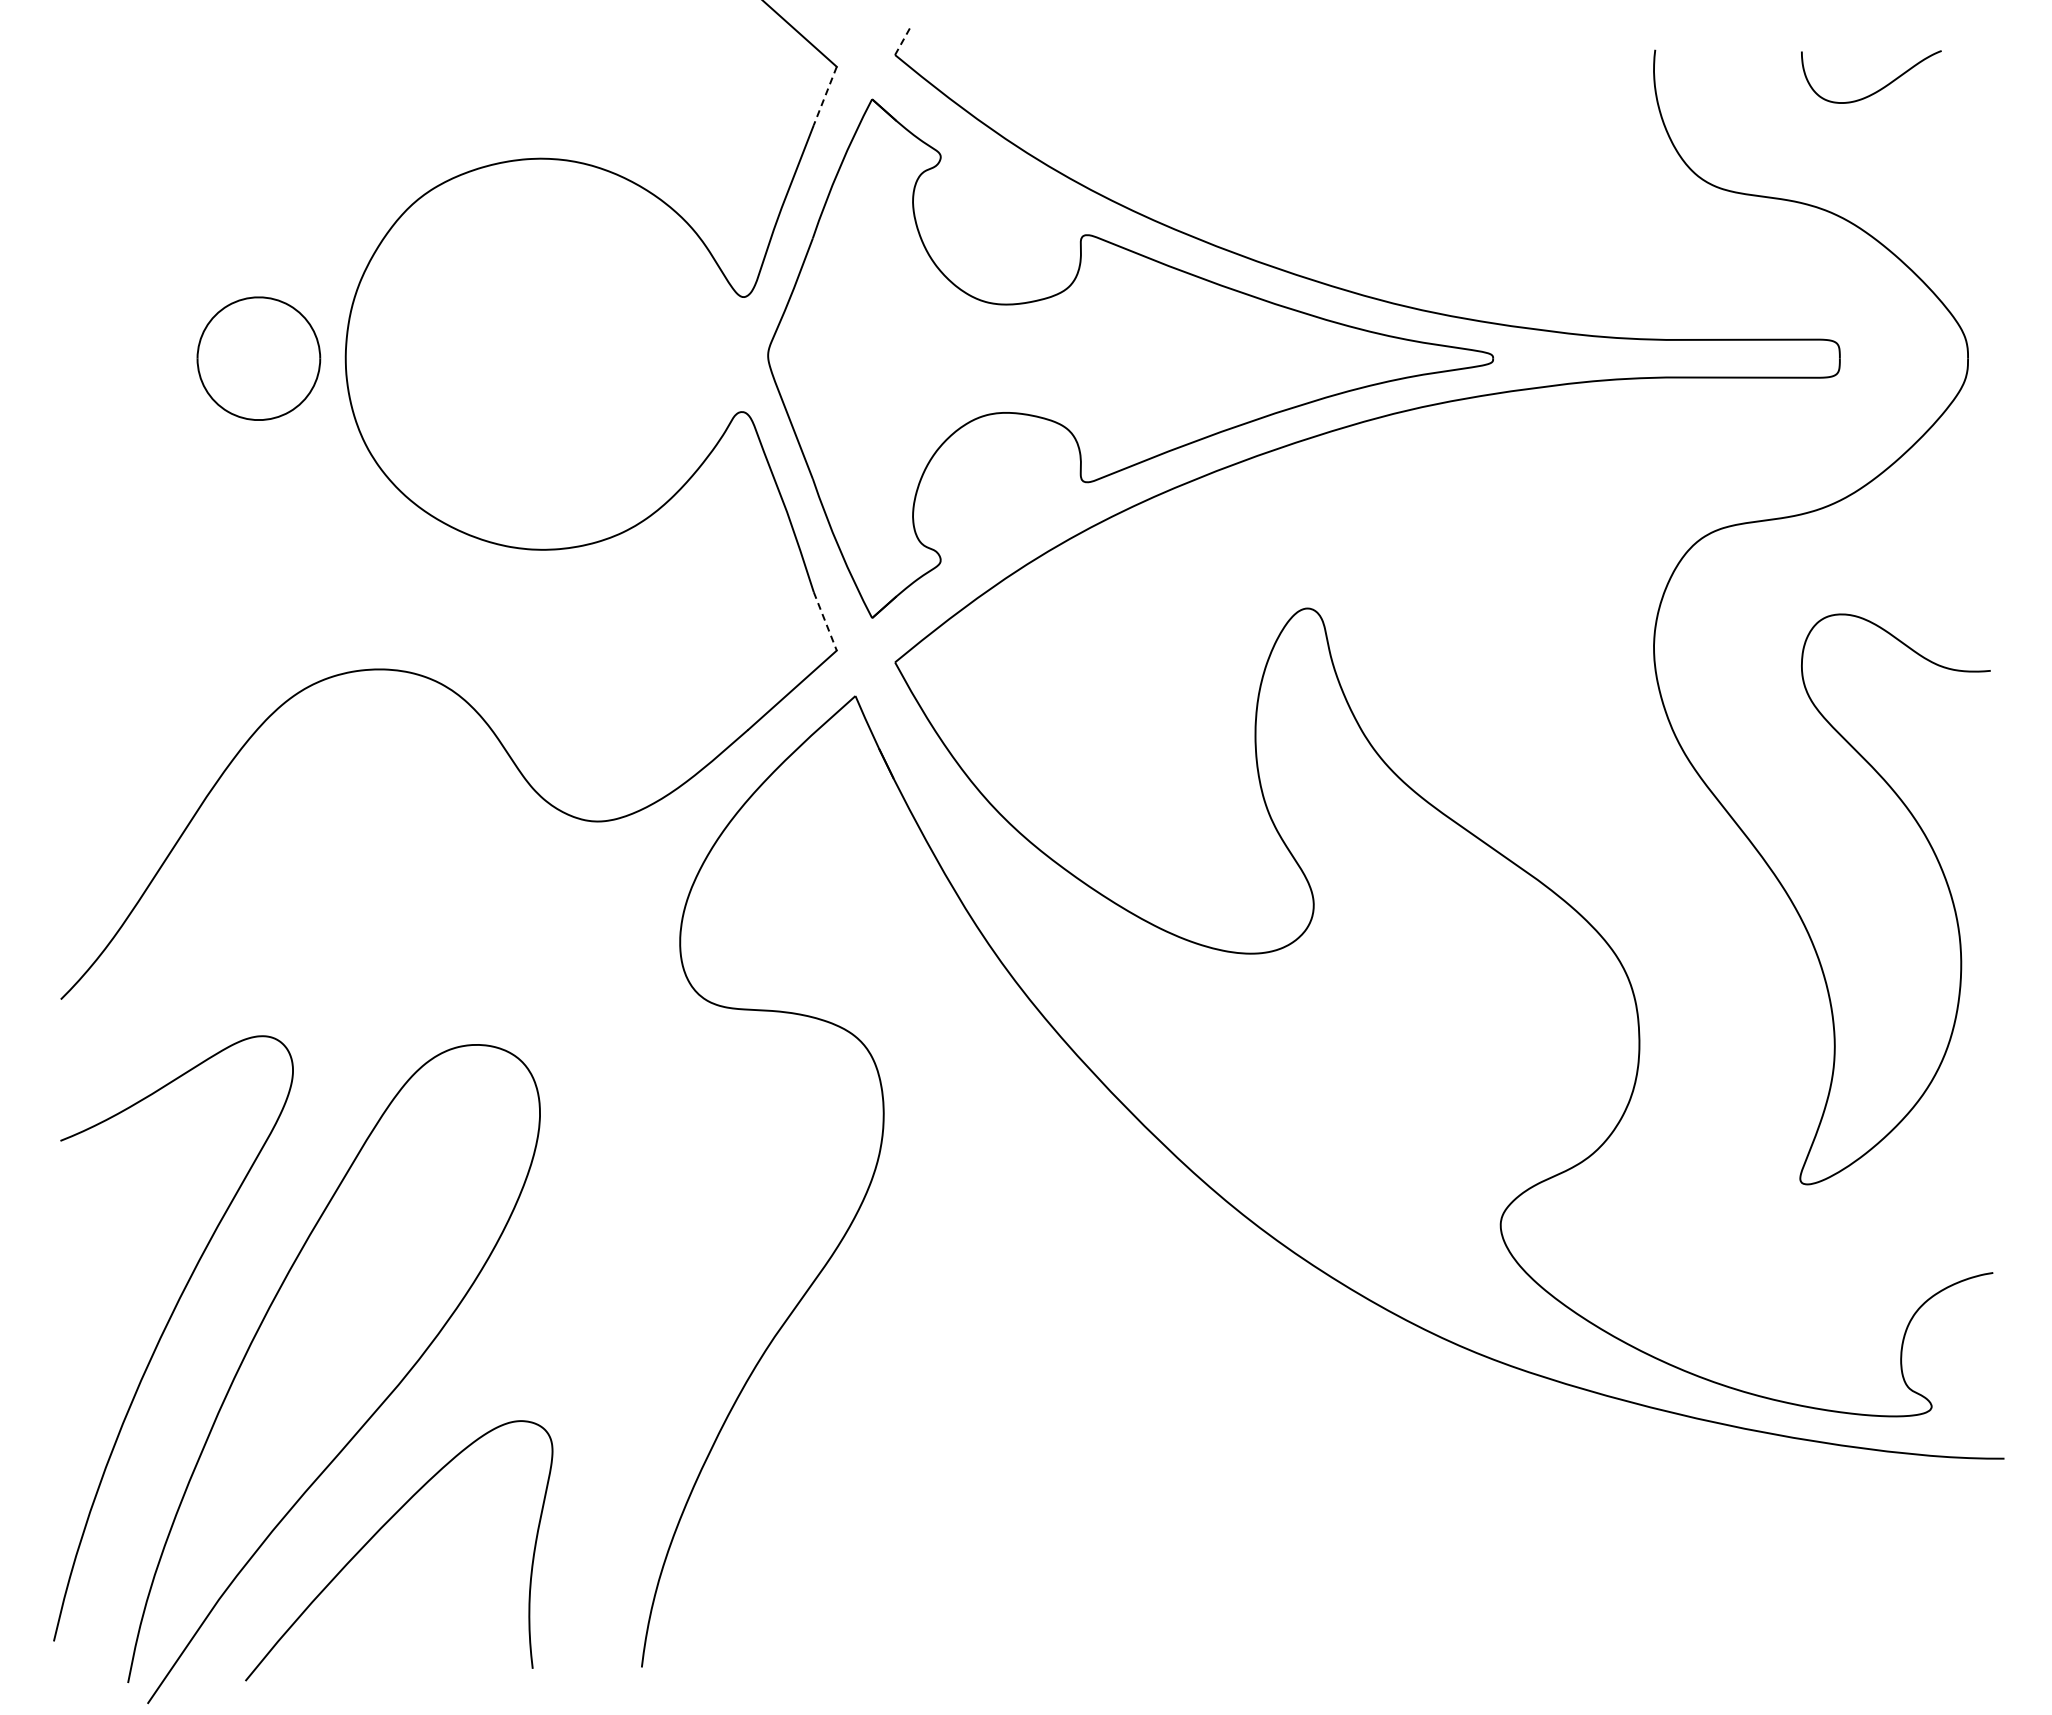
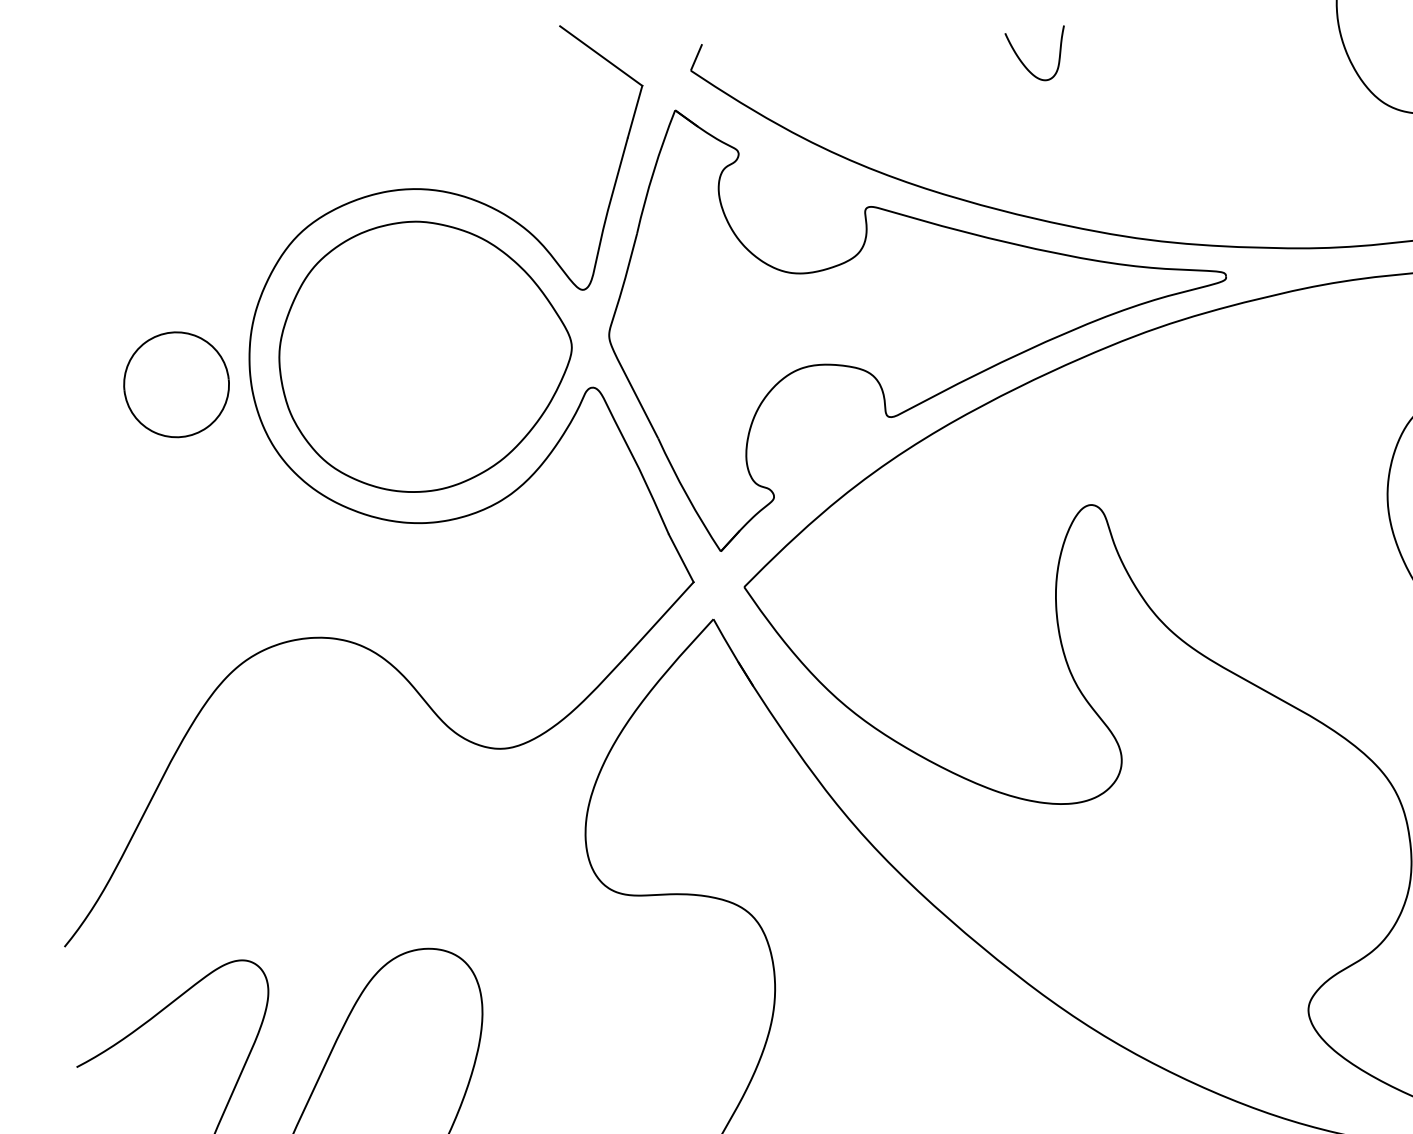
line: (903, 40) -> (696, 57), dashed -> solid
curve: (1283, 86) -> (1023, 63), added
line: (825, 96) -> (635, 112), dashed -> solid
part: (552, 354) -> (425, 355), added
line: (825, 621) -> (681, 558), dashed -> solid

